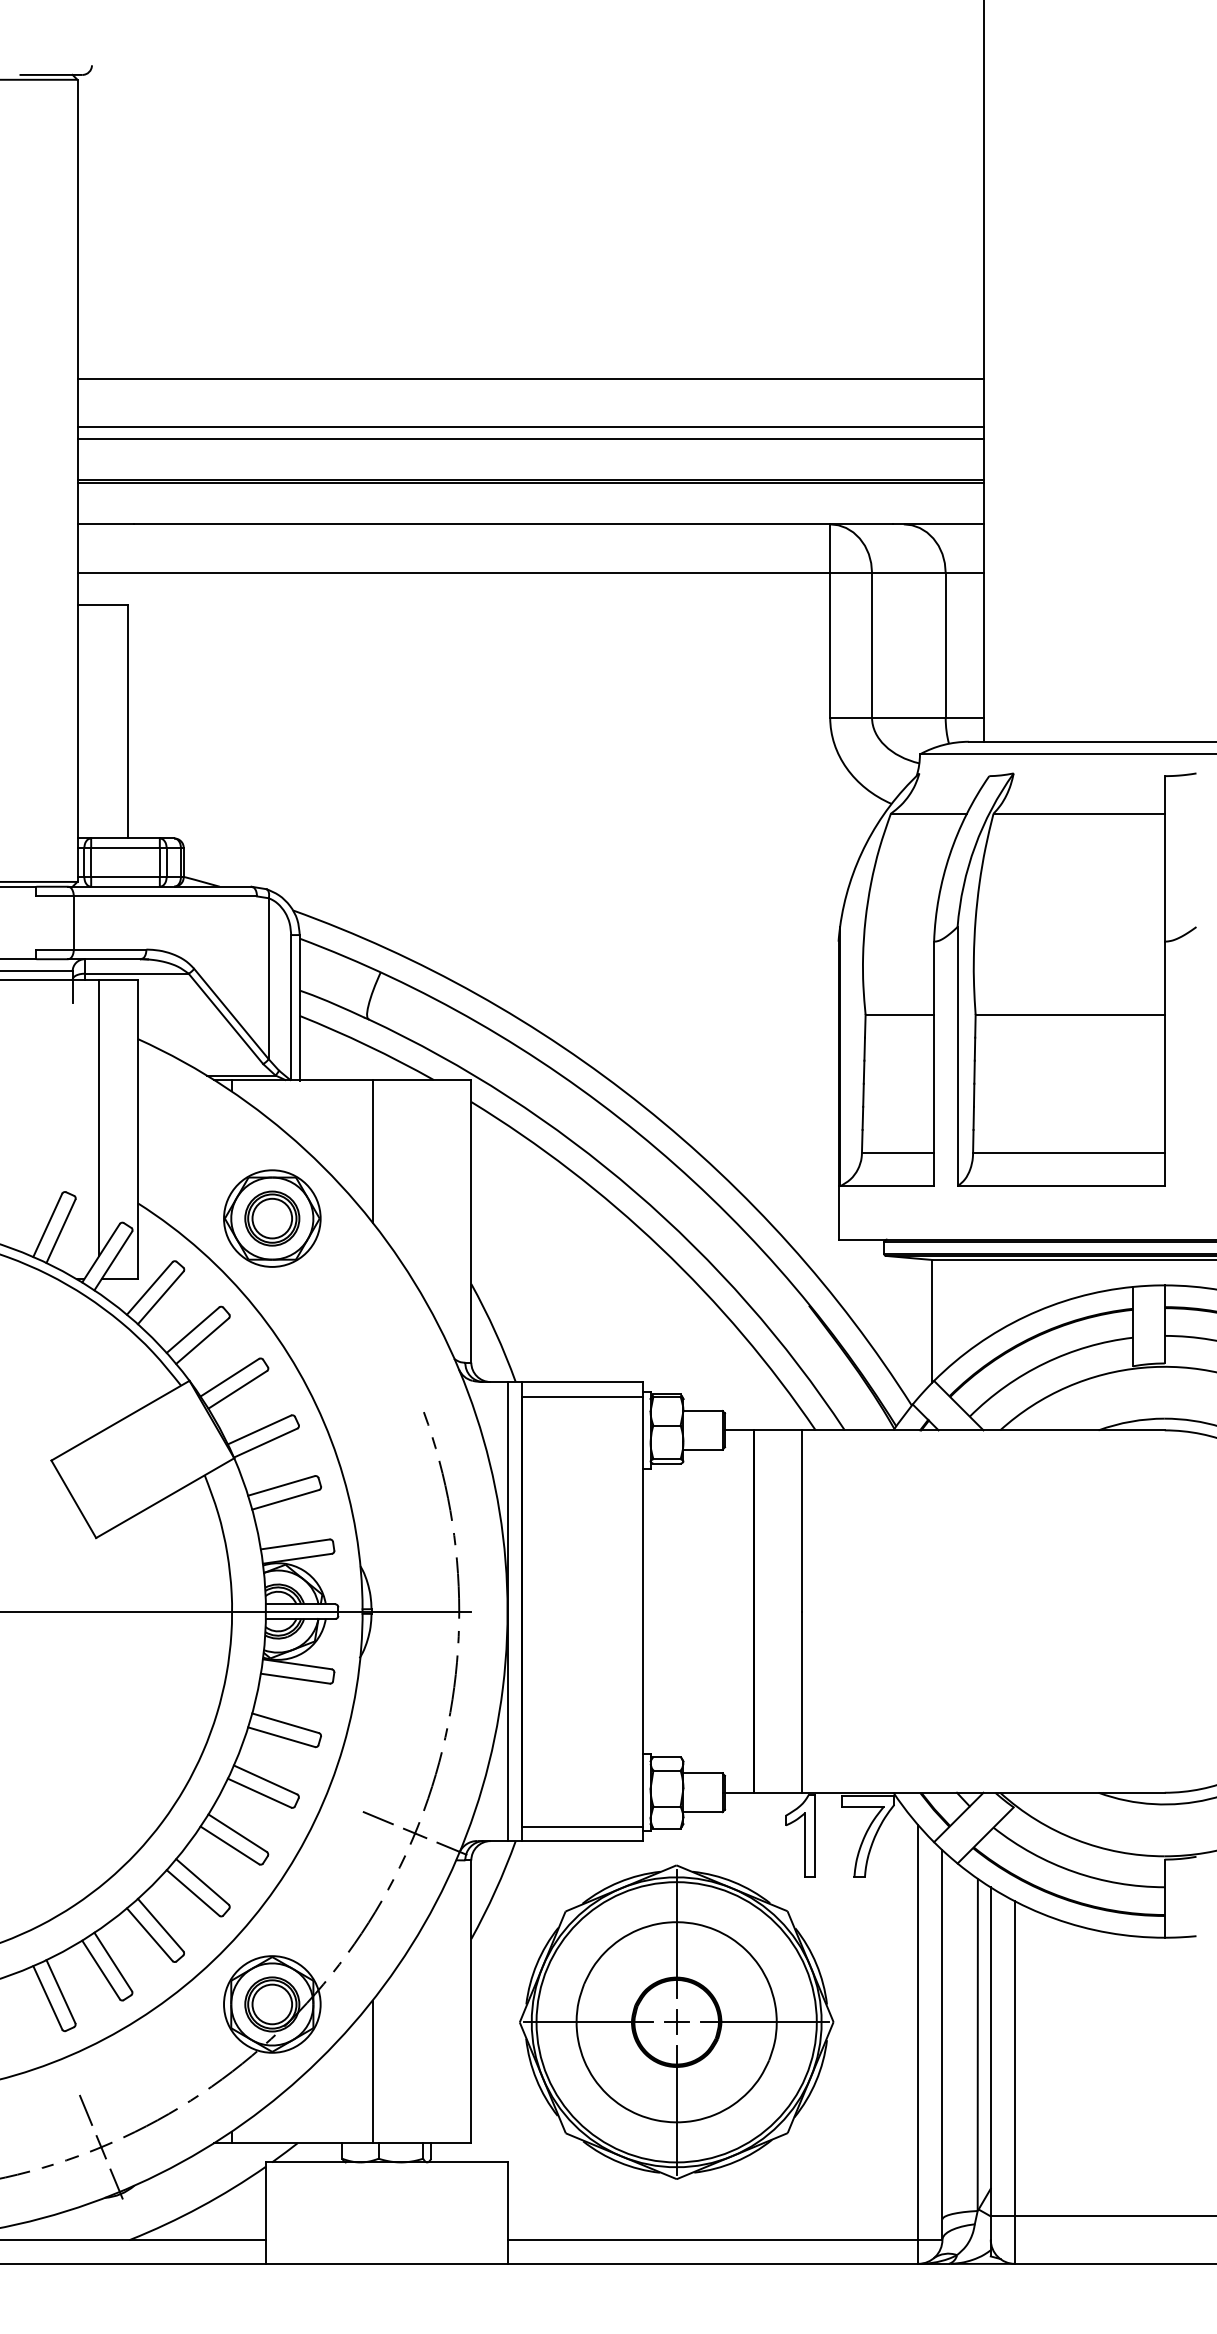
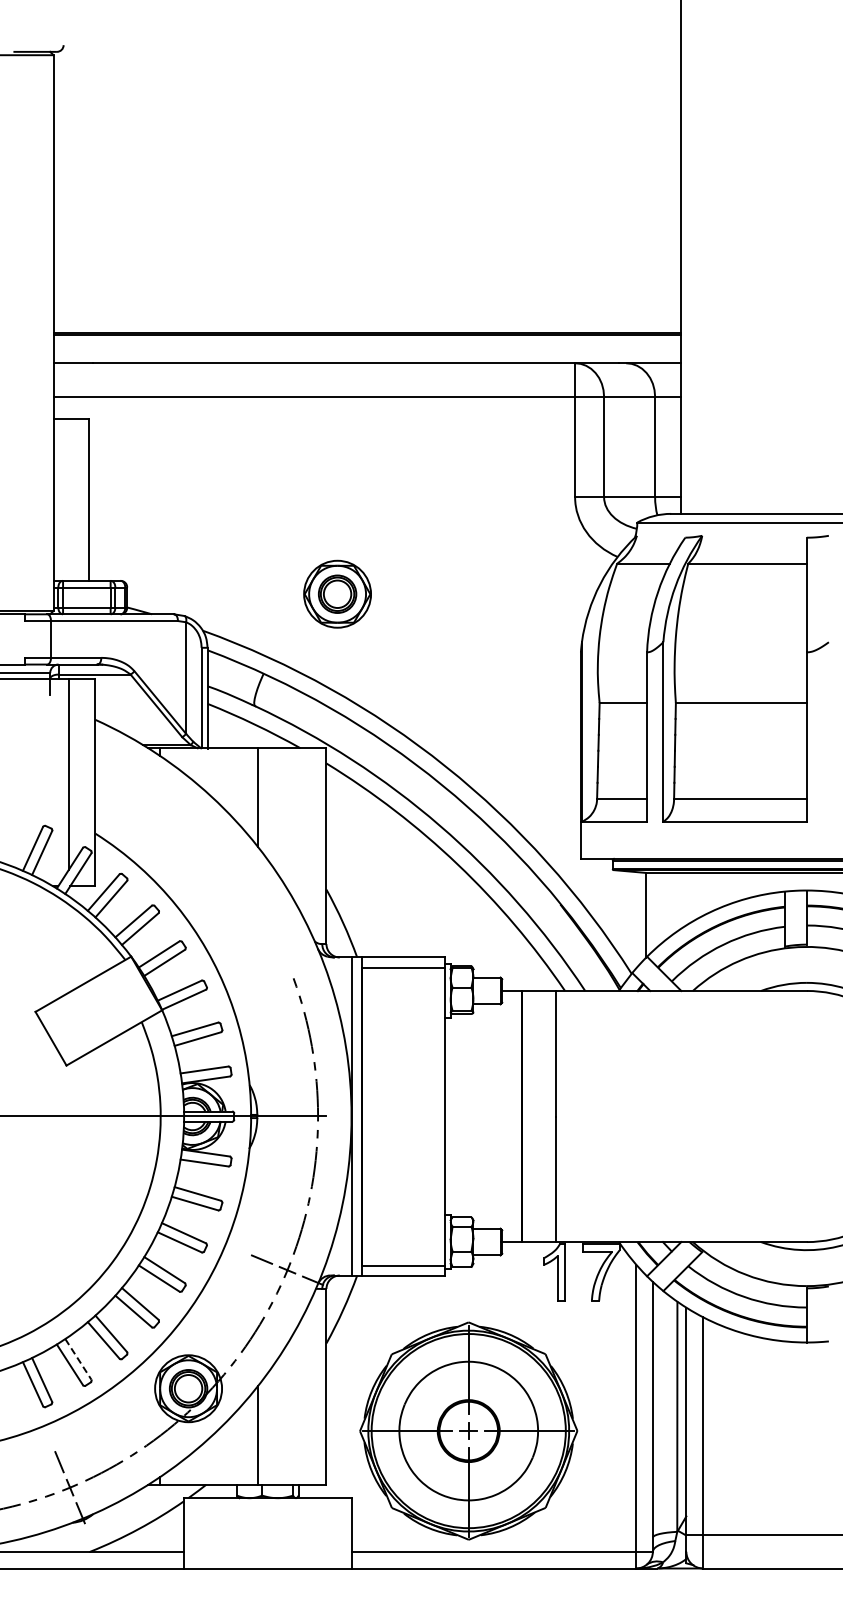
line: (530, 378) -> (367, 262), removed
line: (530, 426) -> (367, 295), removed
line: (530, 439) -> (367, 304), removed
part: (272, 1217) -> (337, 593), moved
line: (113, 1962) -> (78, 1359), solid -> dashed
part: (676, 2021) -> (468, 1430), moved

